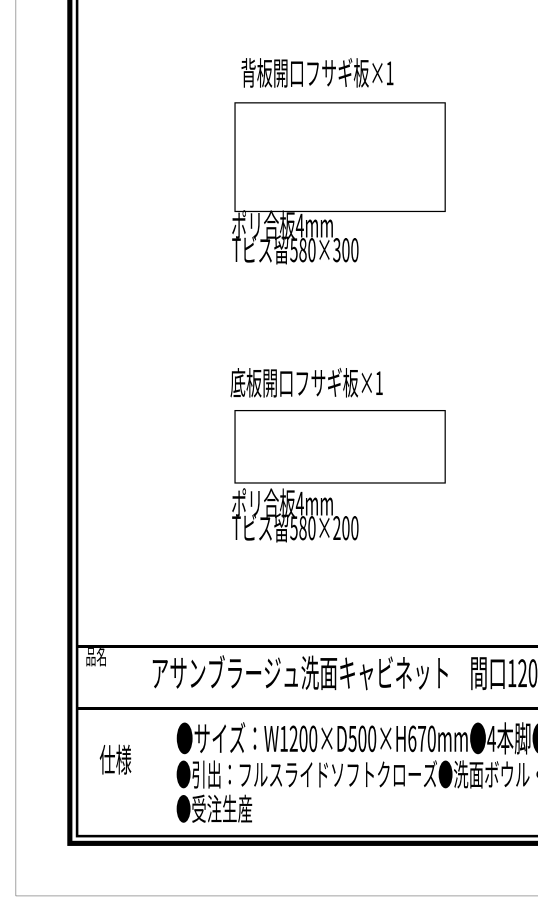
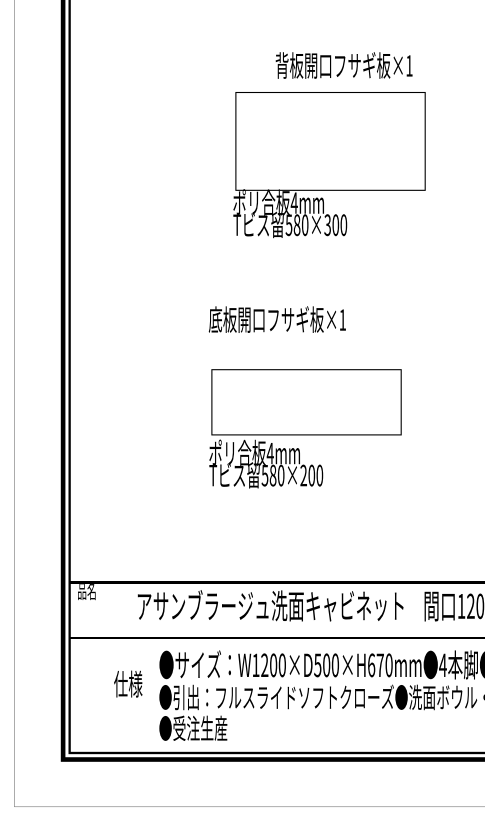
text: (316, 72) -> (343, 65), moved
text: (338, 183) -> (329, 165), moved
text: (305, 382) -> (276, 319), moved
text: (115, 758) -> (128, 683), moved

